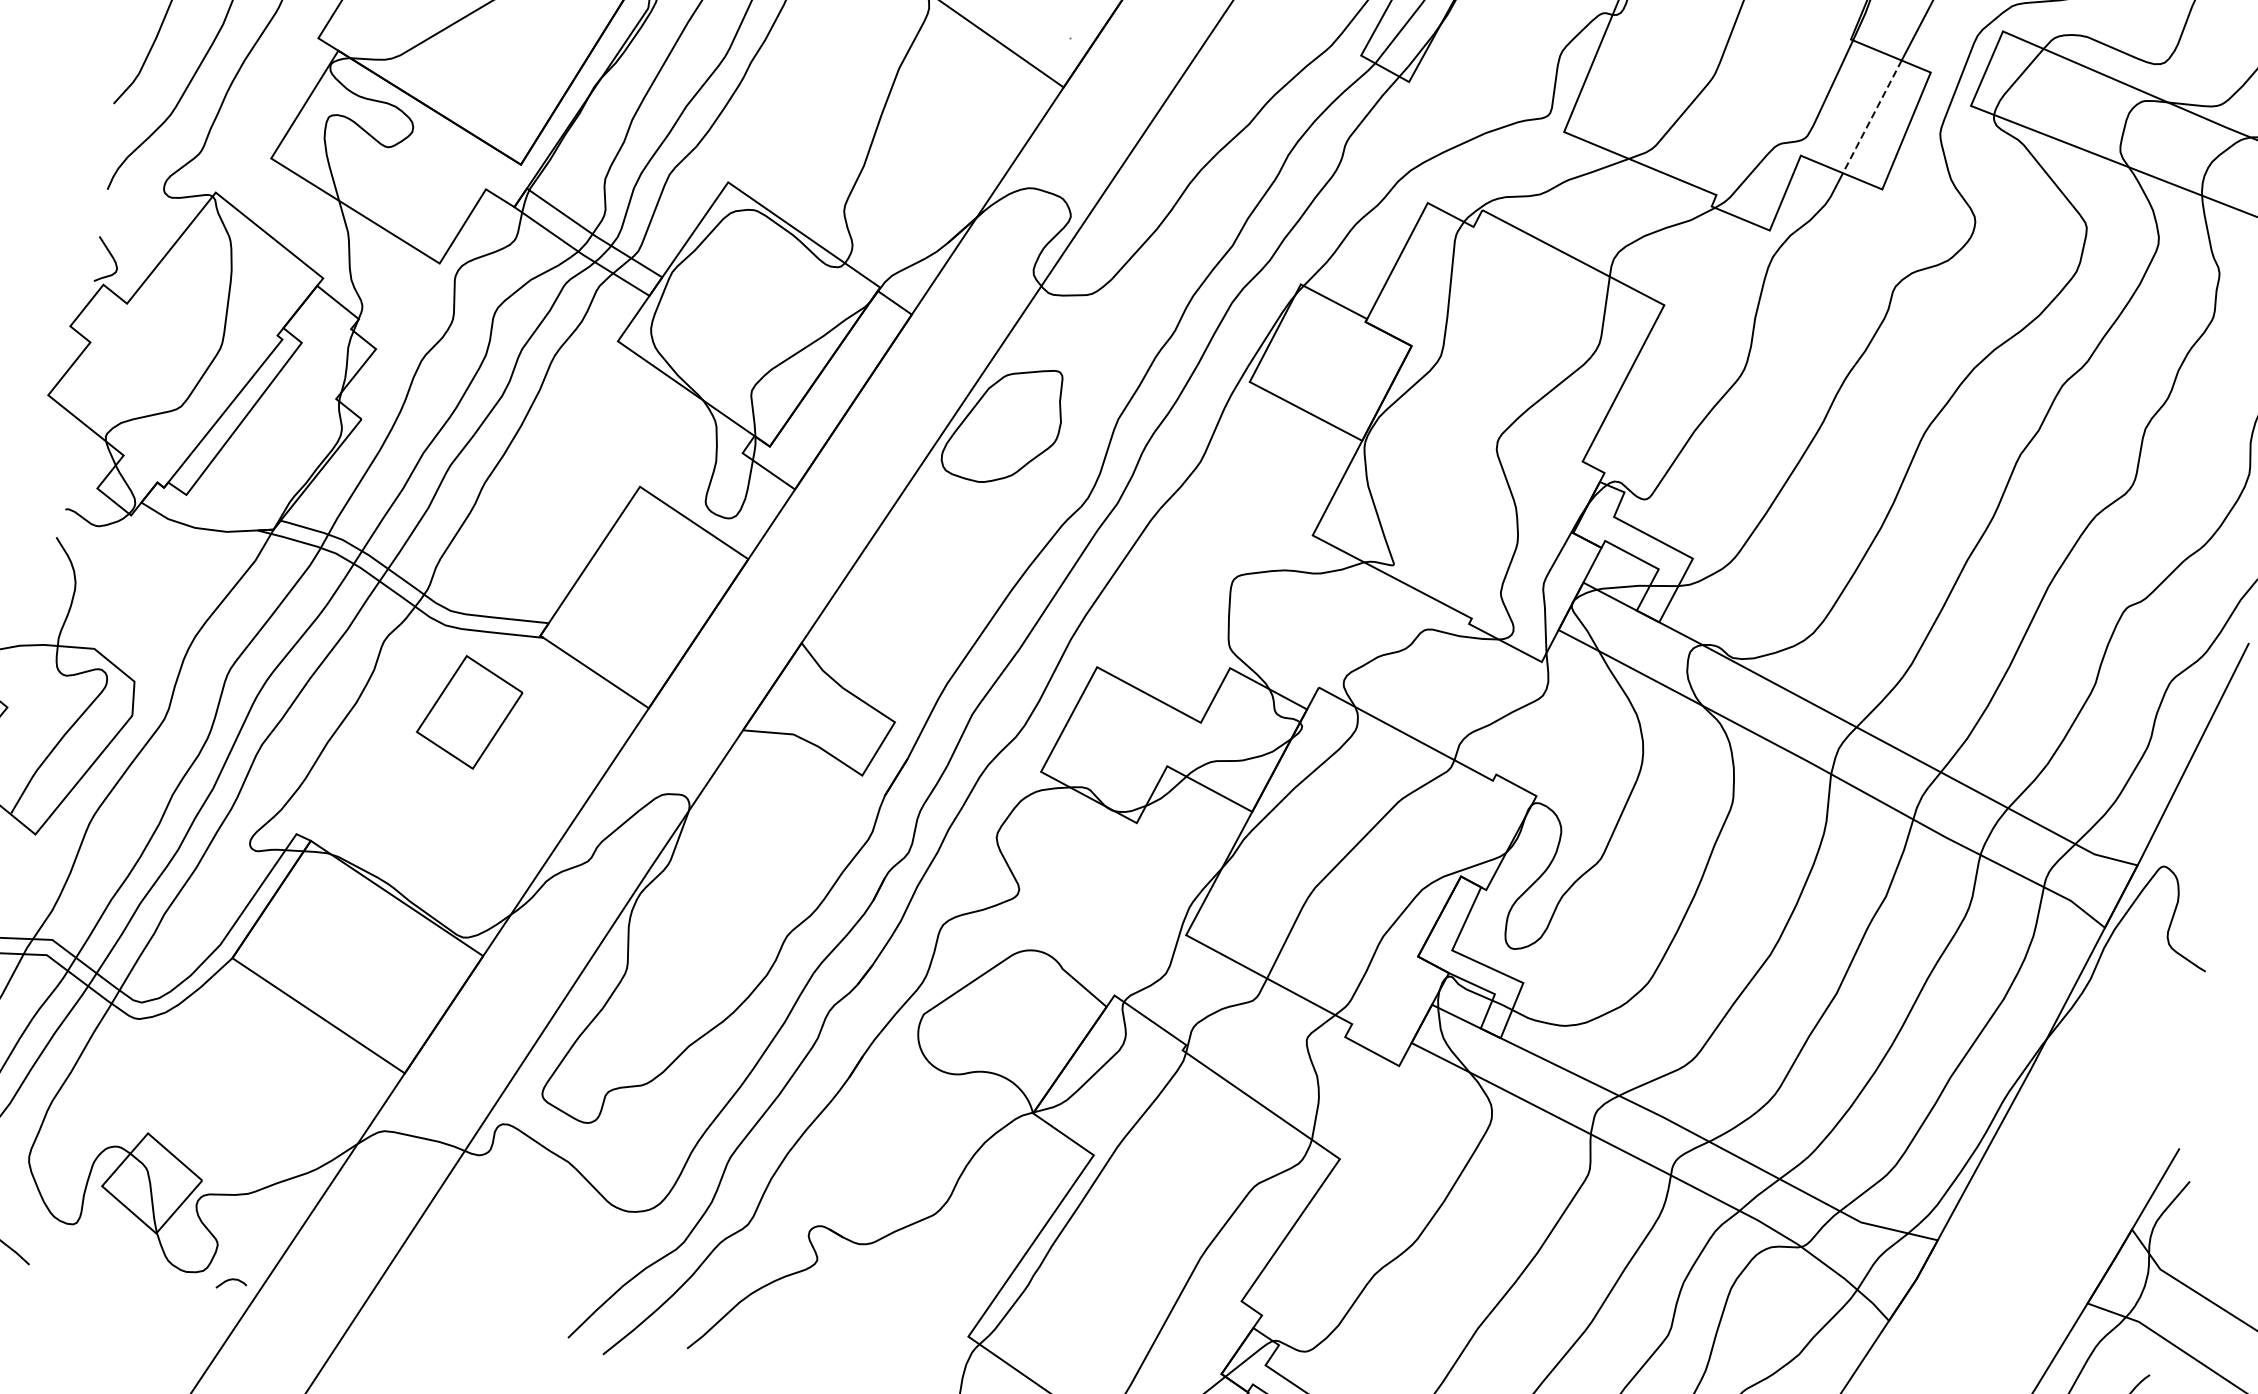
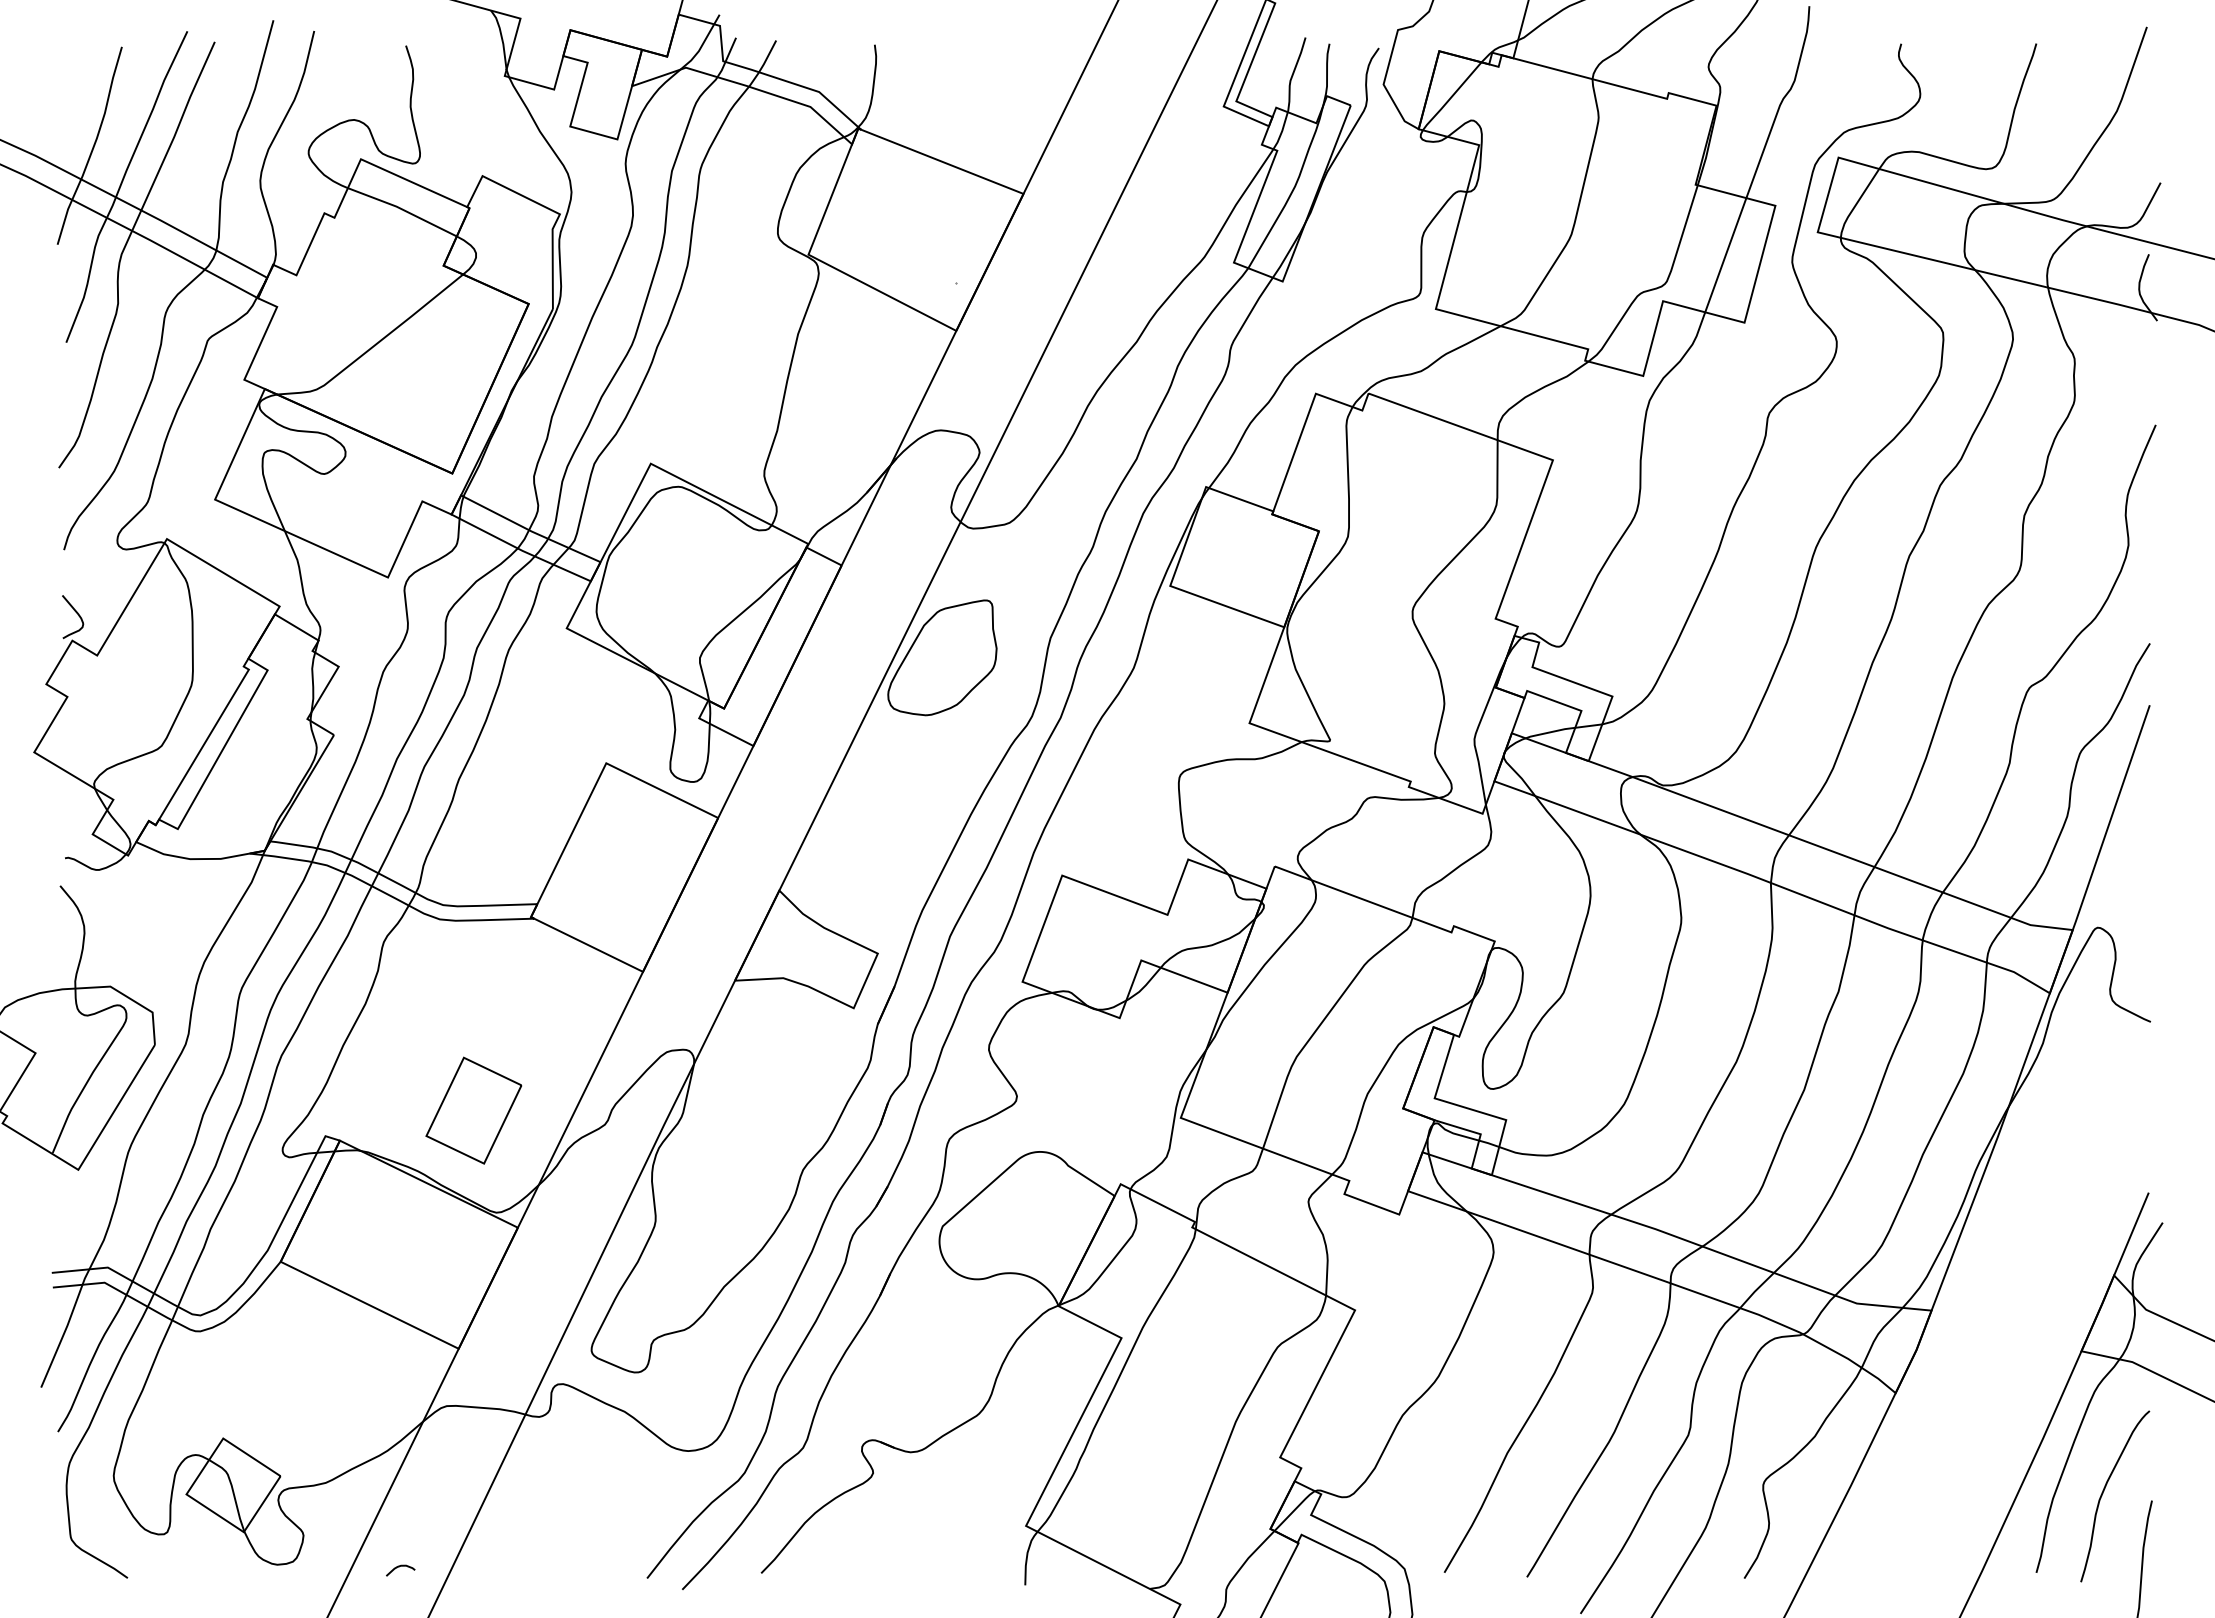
line: (1872, 117) -> (1725, 255), dashed -> solid
part: (469, 712) -> (473, 1110), moved
curve: (230, 1280) -> (399, 1567), moved

